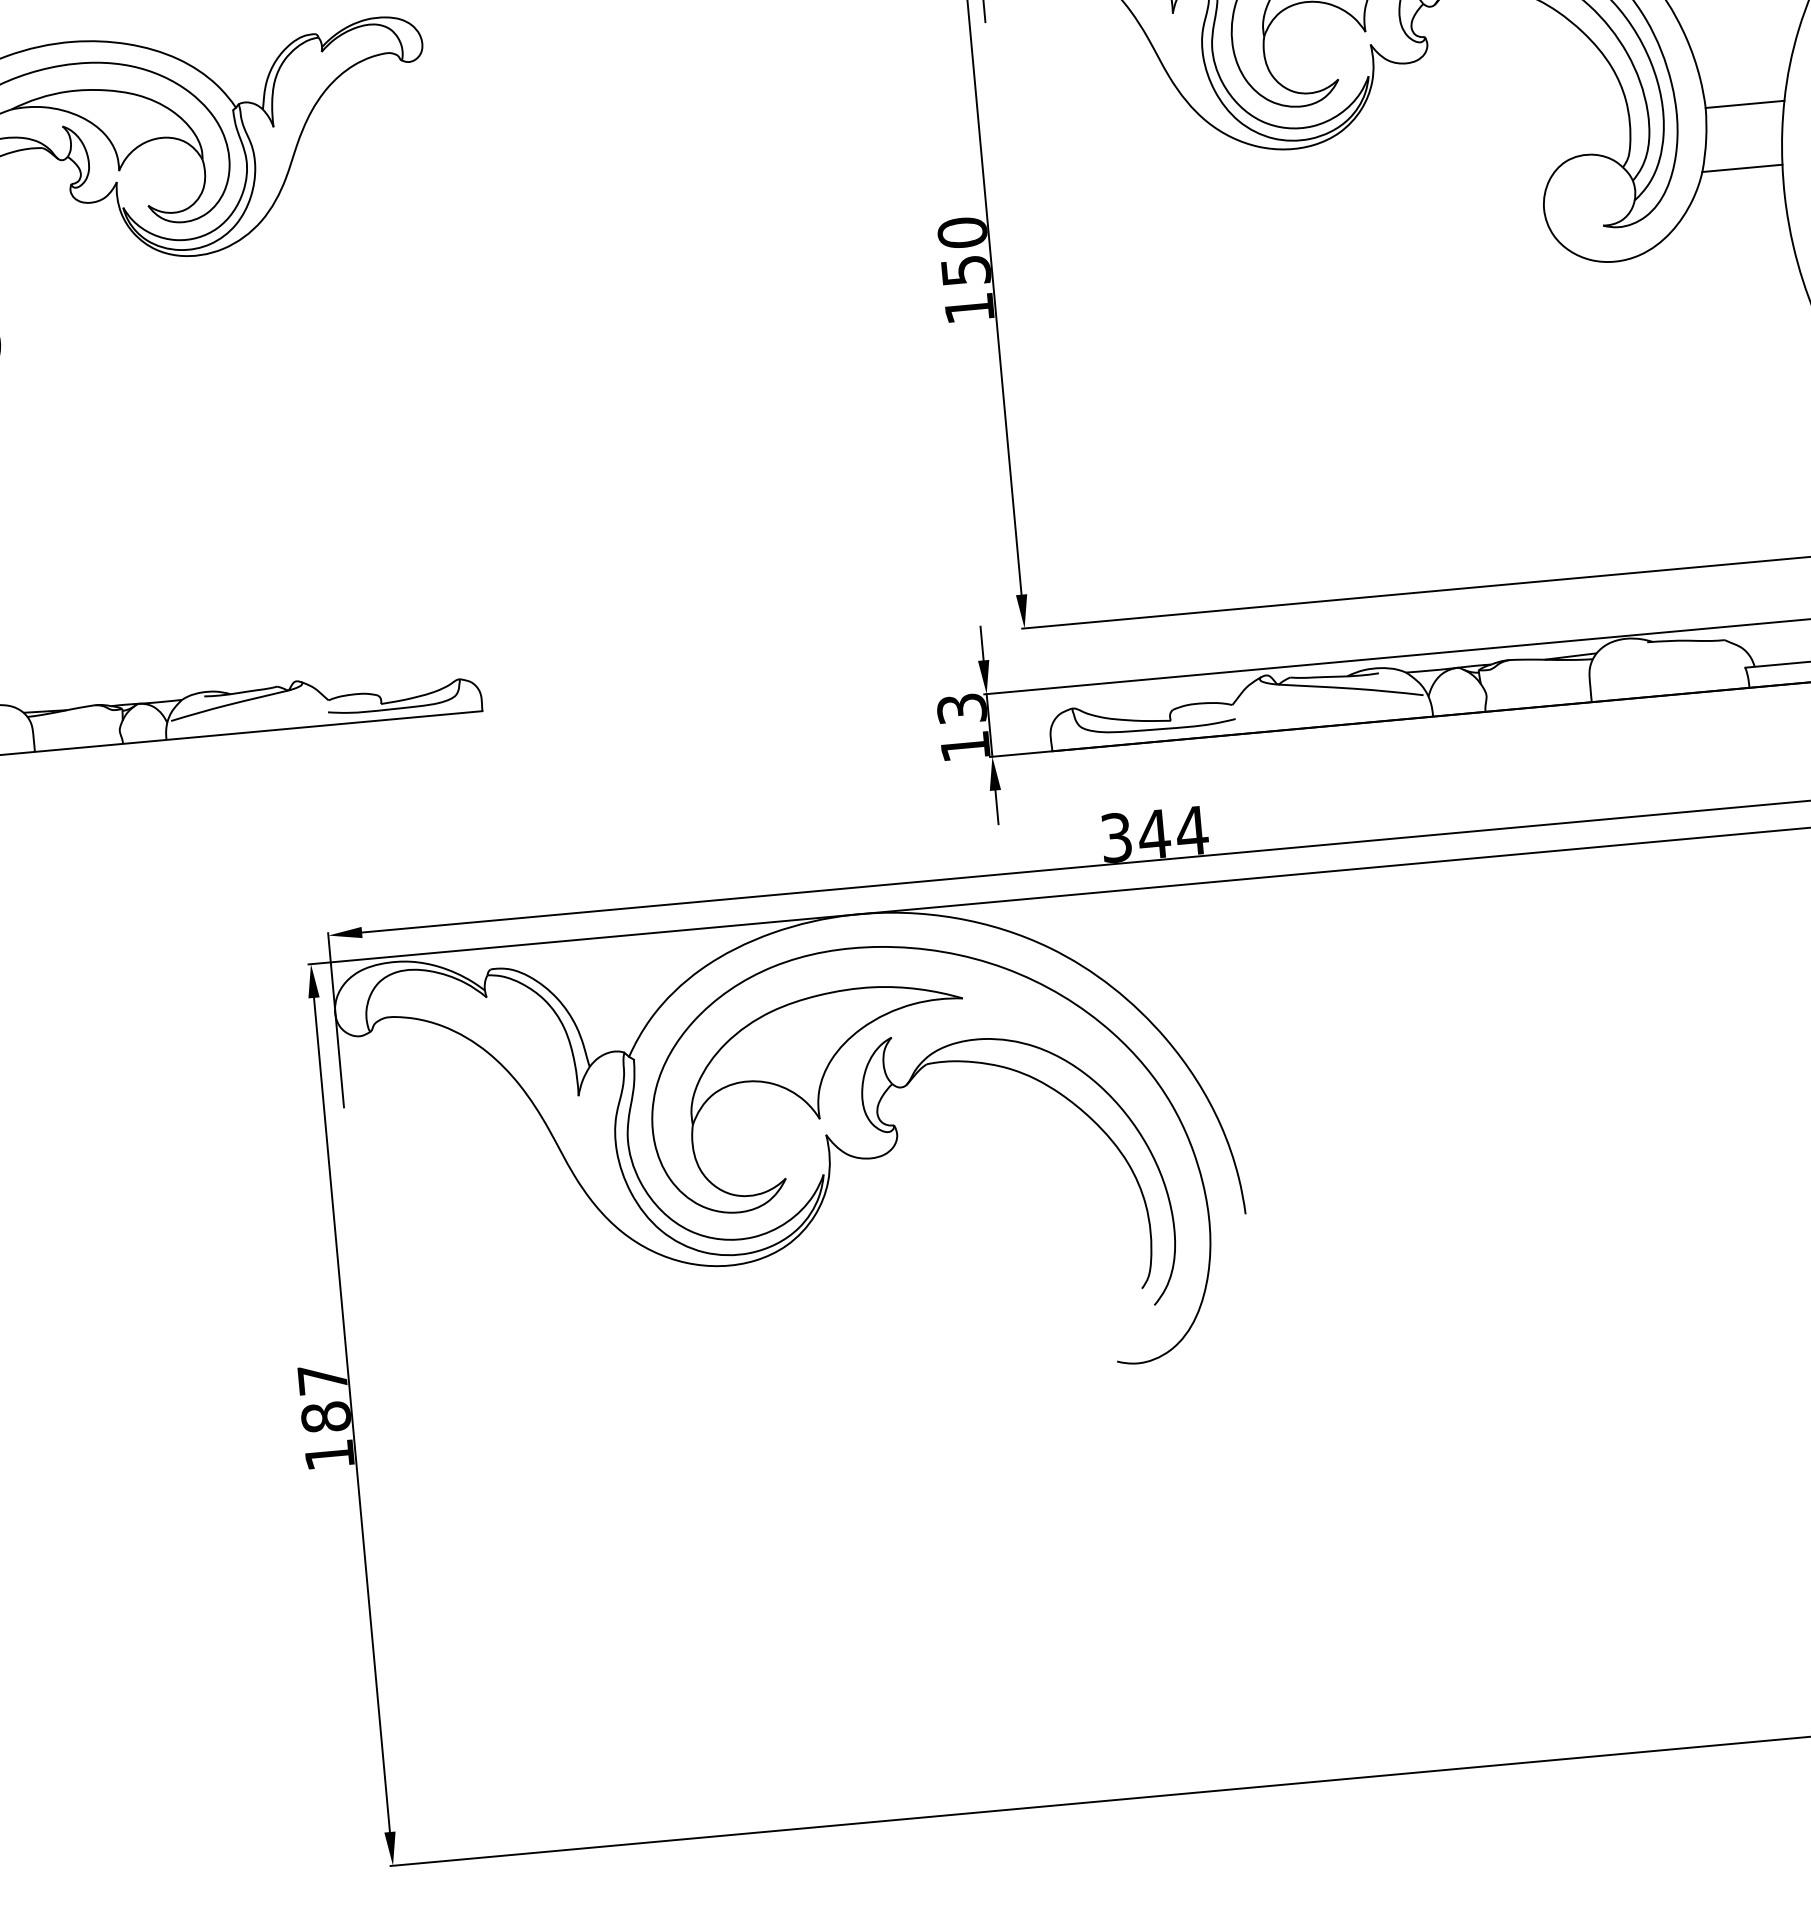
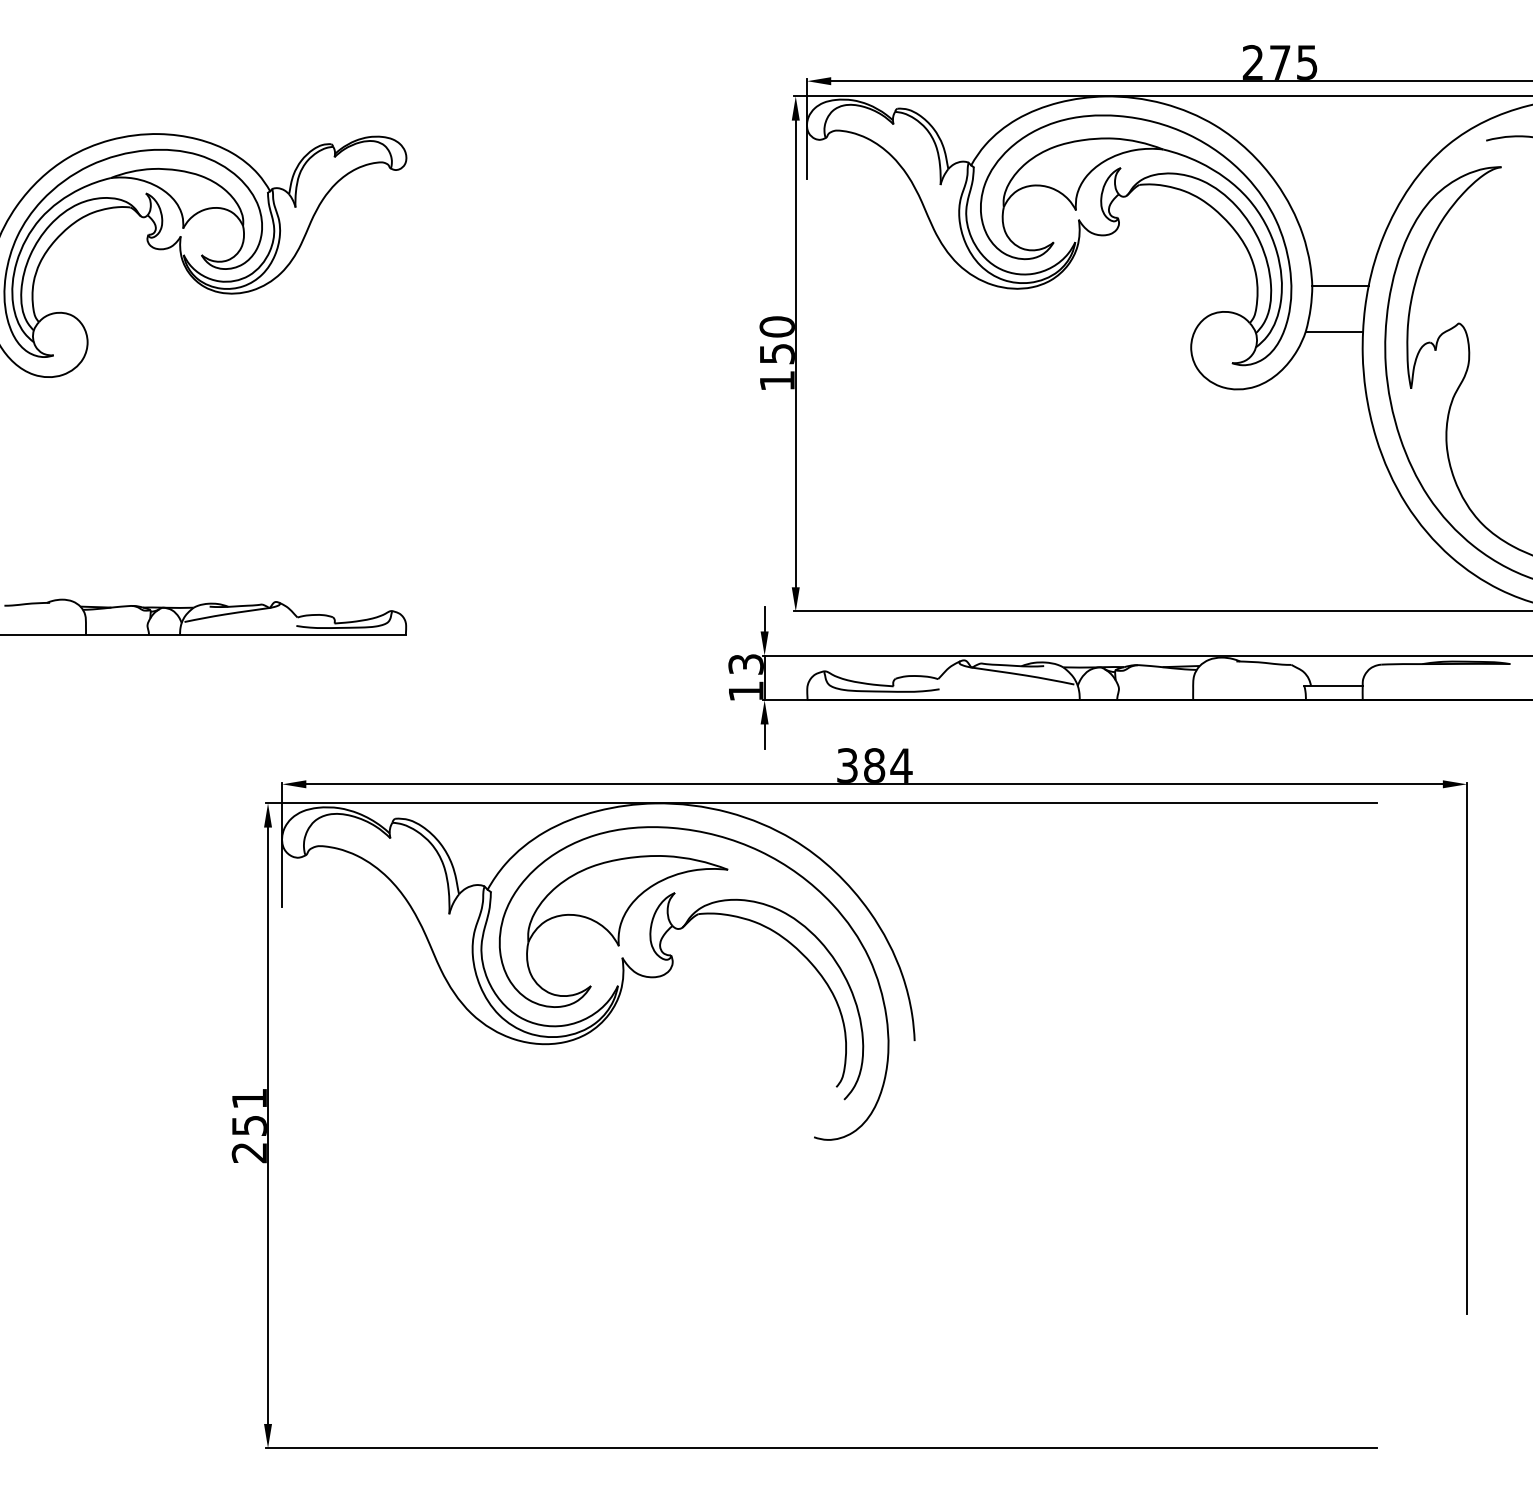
text: (1154, 833) -> (874, 765), 344 -> 384
text: (324, 1417) -> (248, 1125), 187 -> 251

